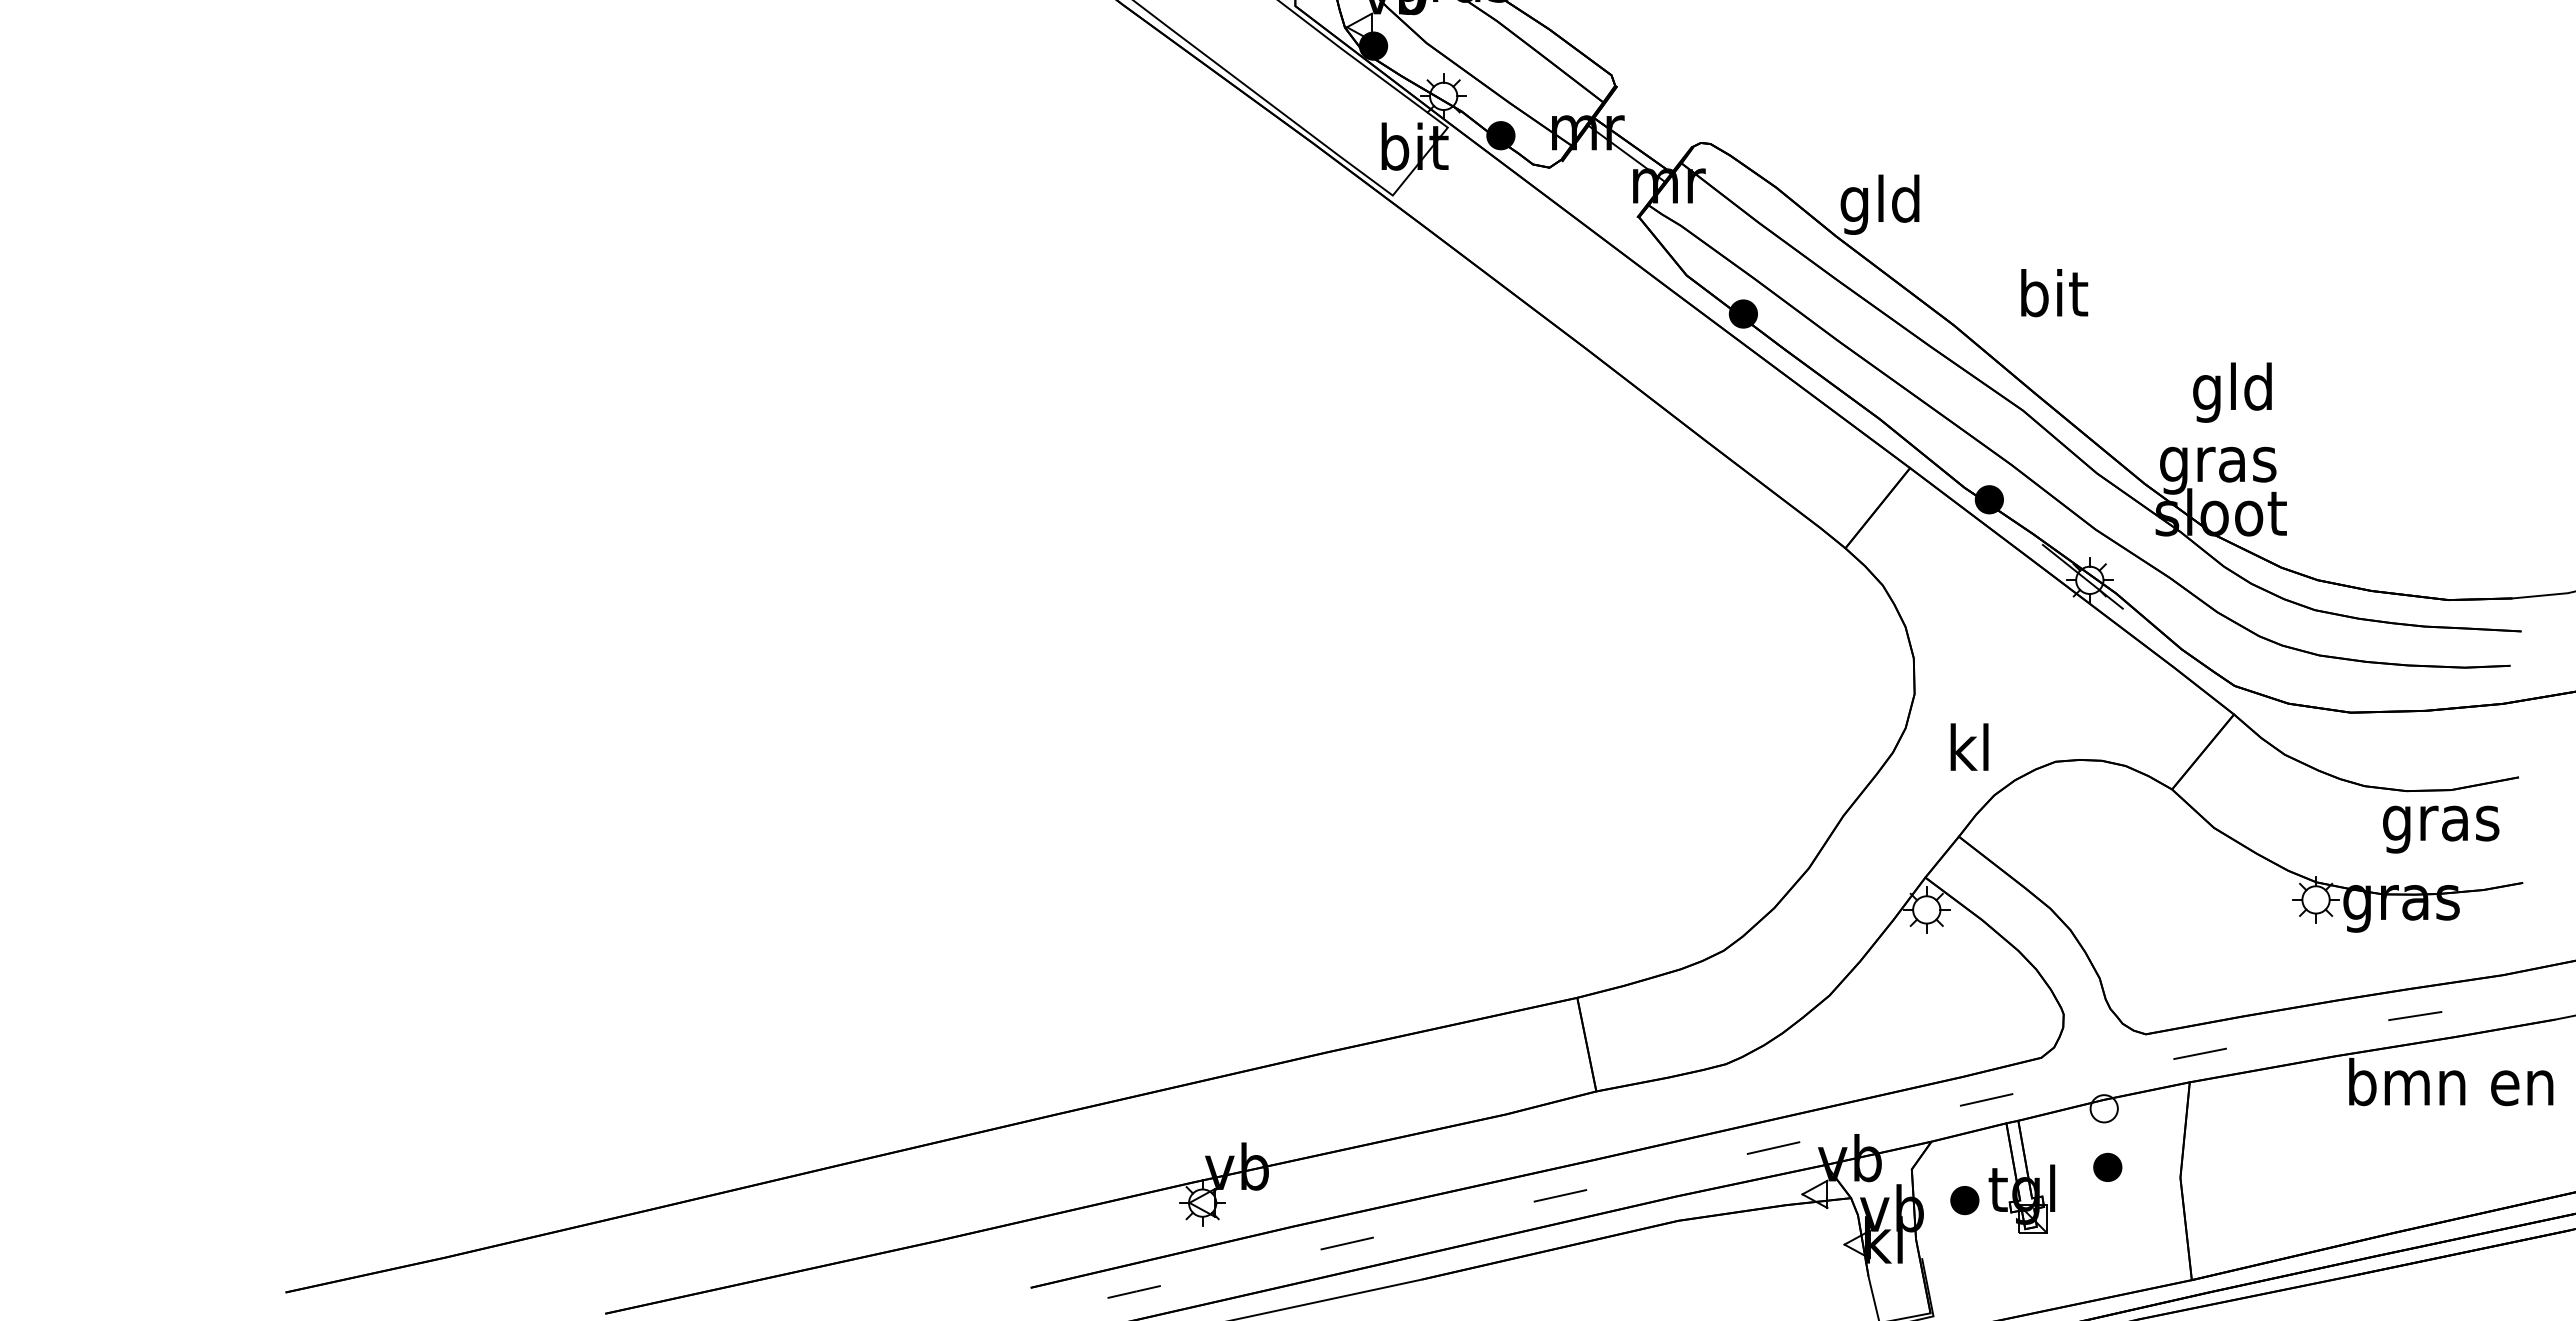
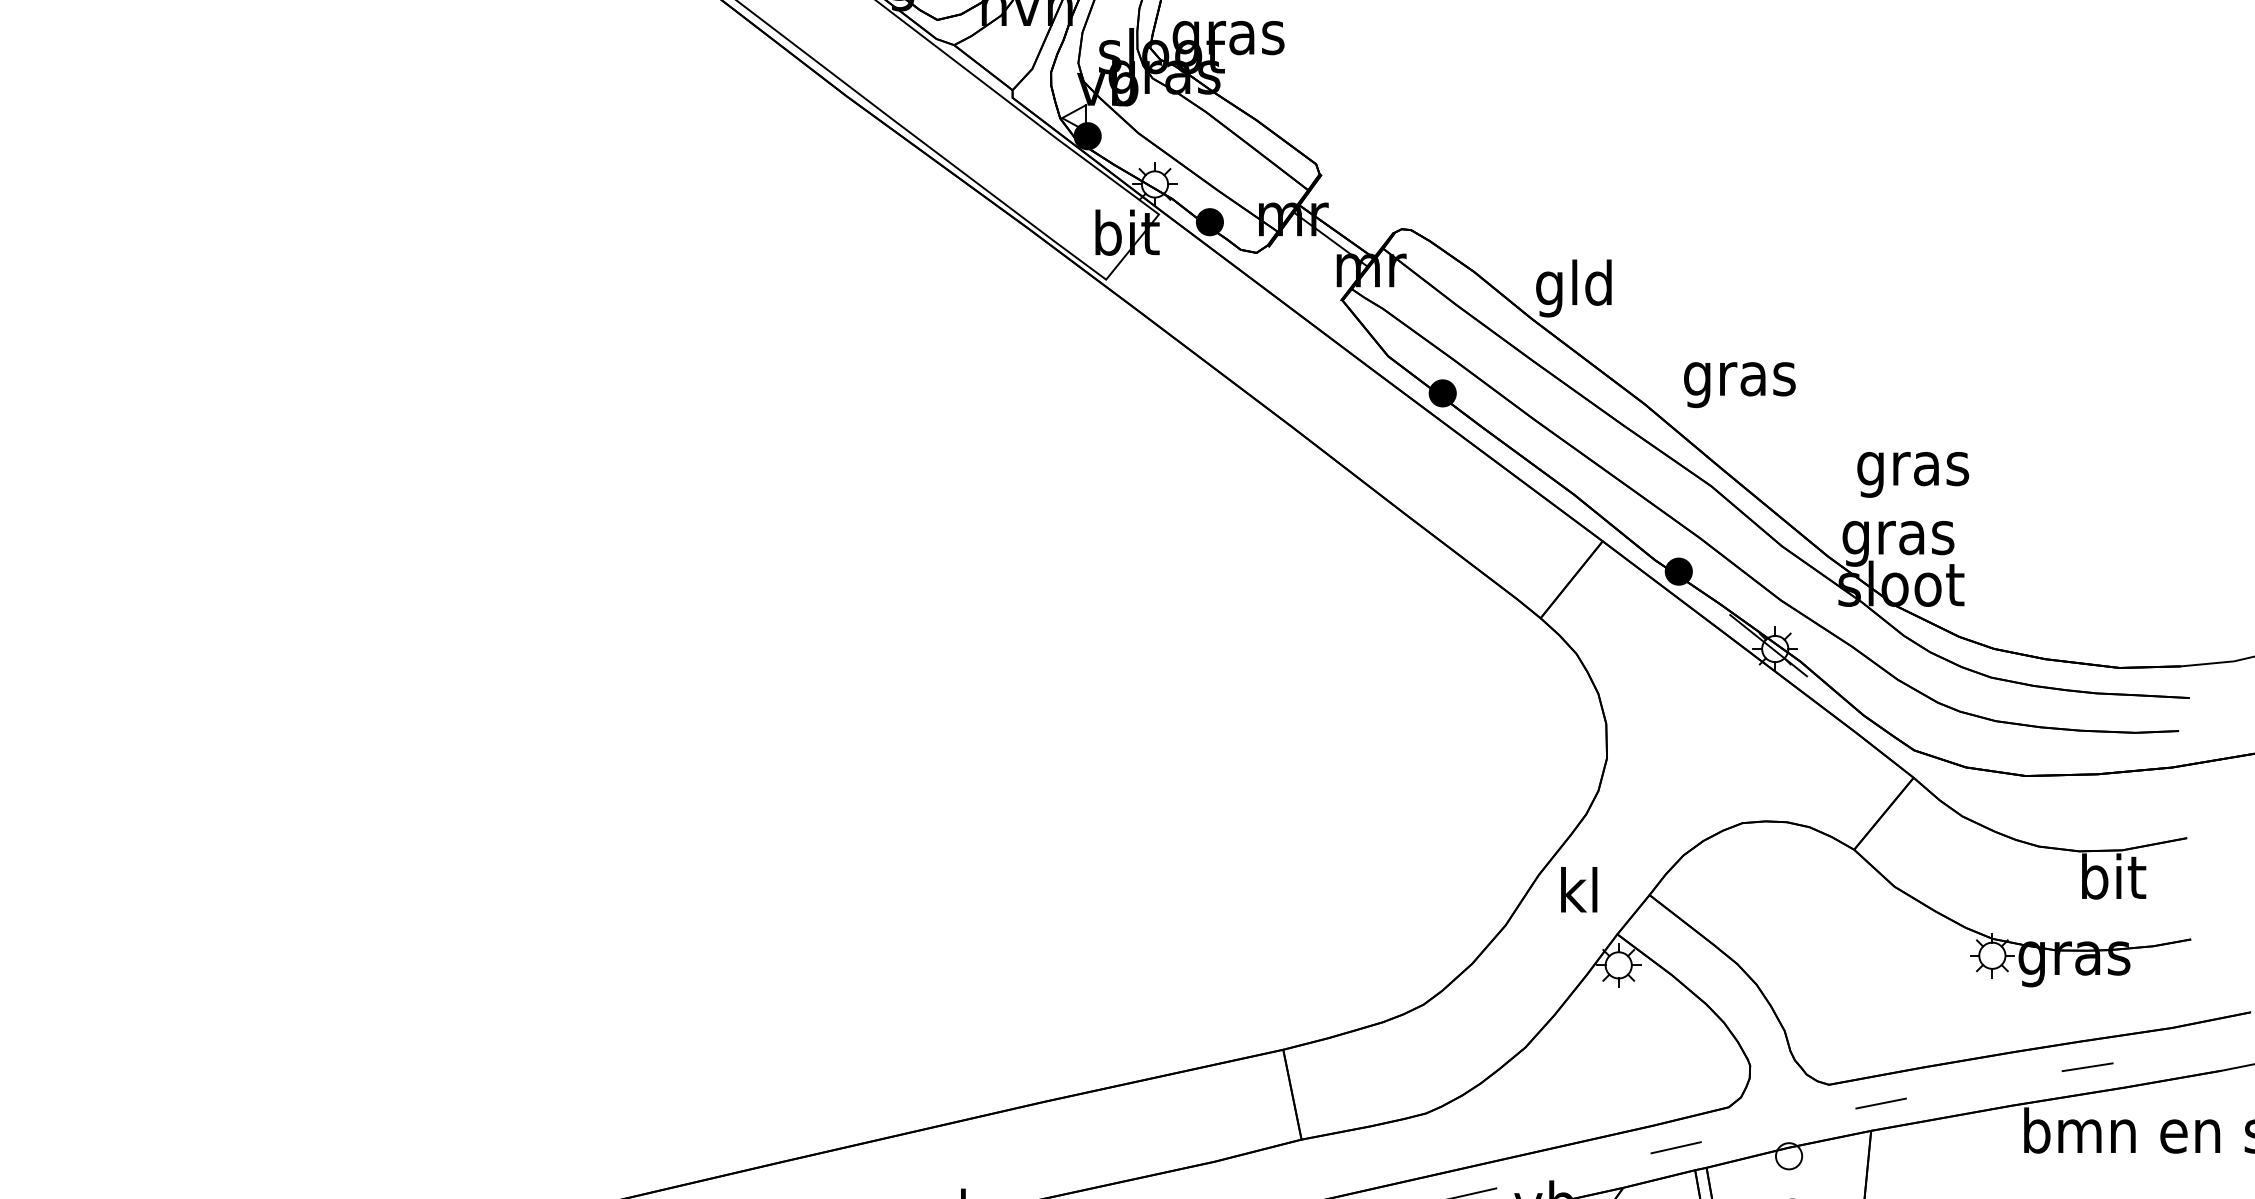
text: (2052, 299) -> (1739, 379), bit -> gras
text: (2233, 392) -> (1913, 468), gld -> gras
text: (1969, 746) -> (1579, 889), moved
text: (2441, 823) -> (2112, 882), gras -> bit

